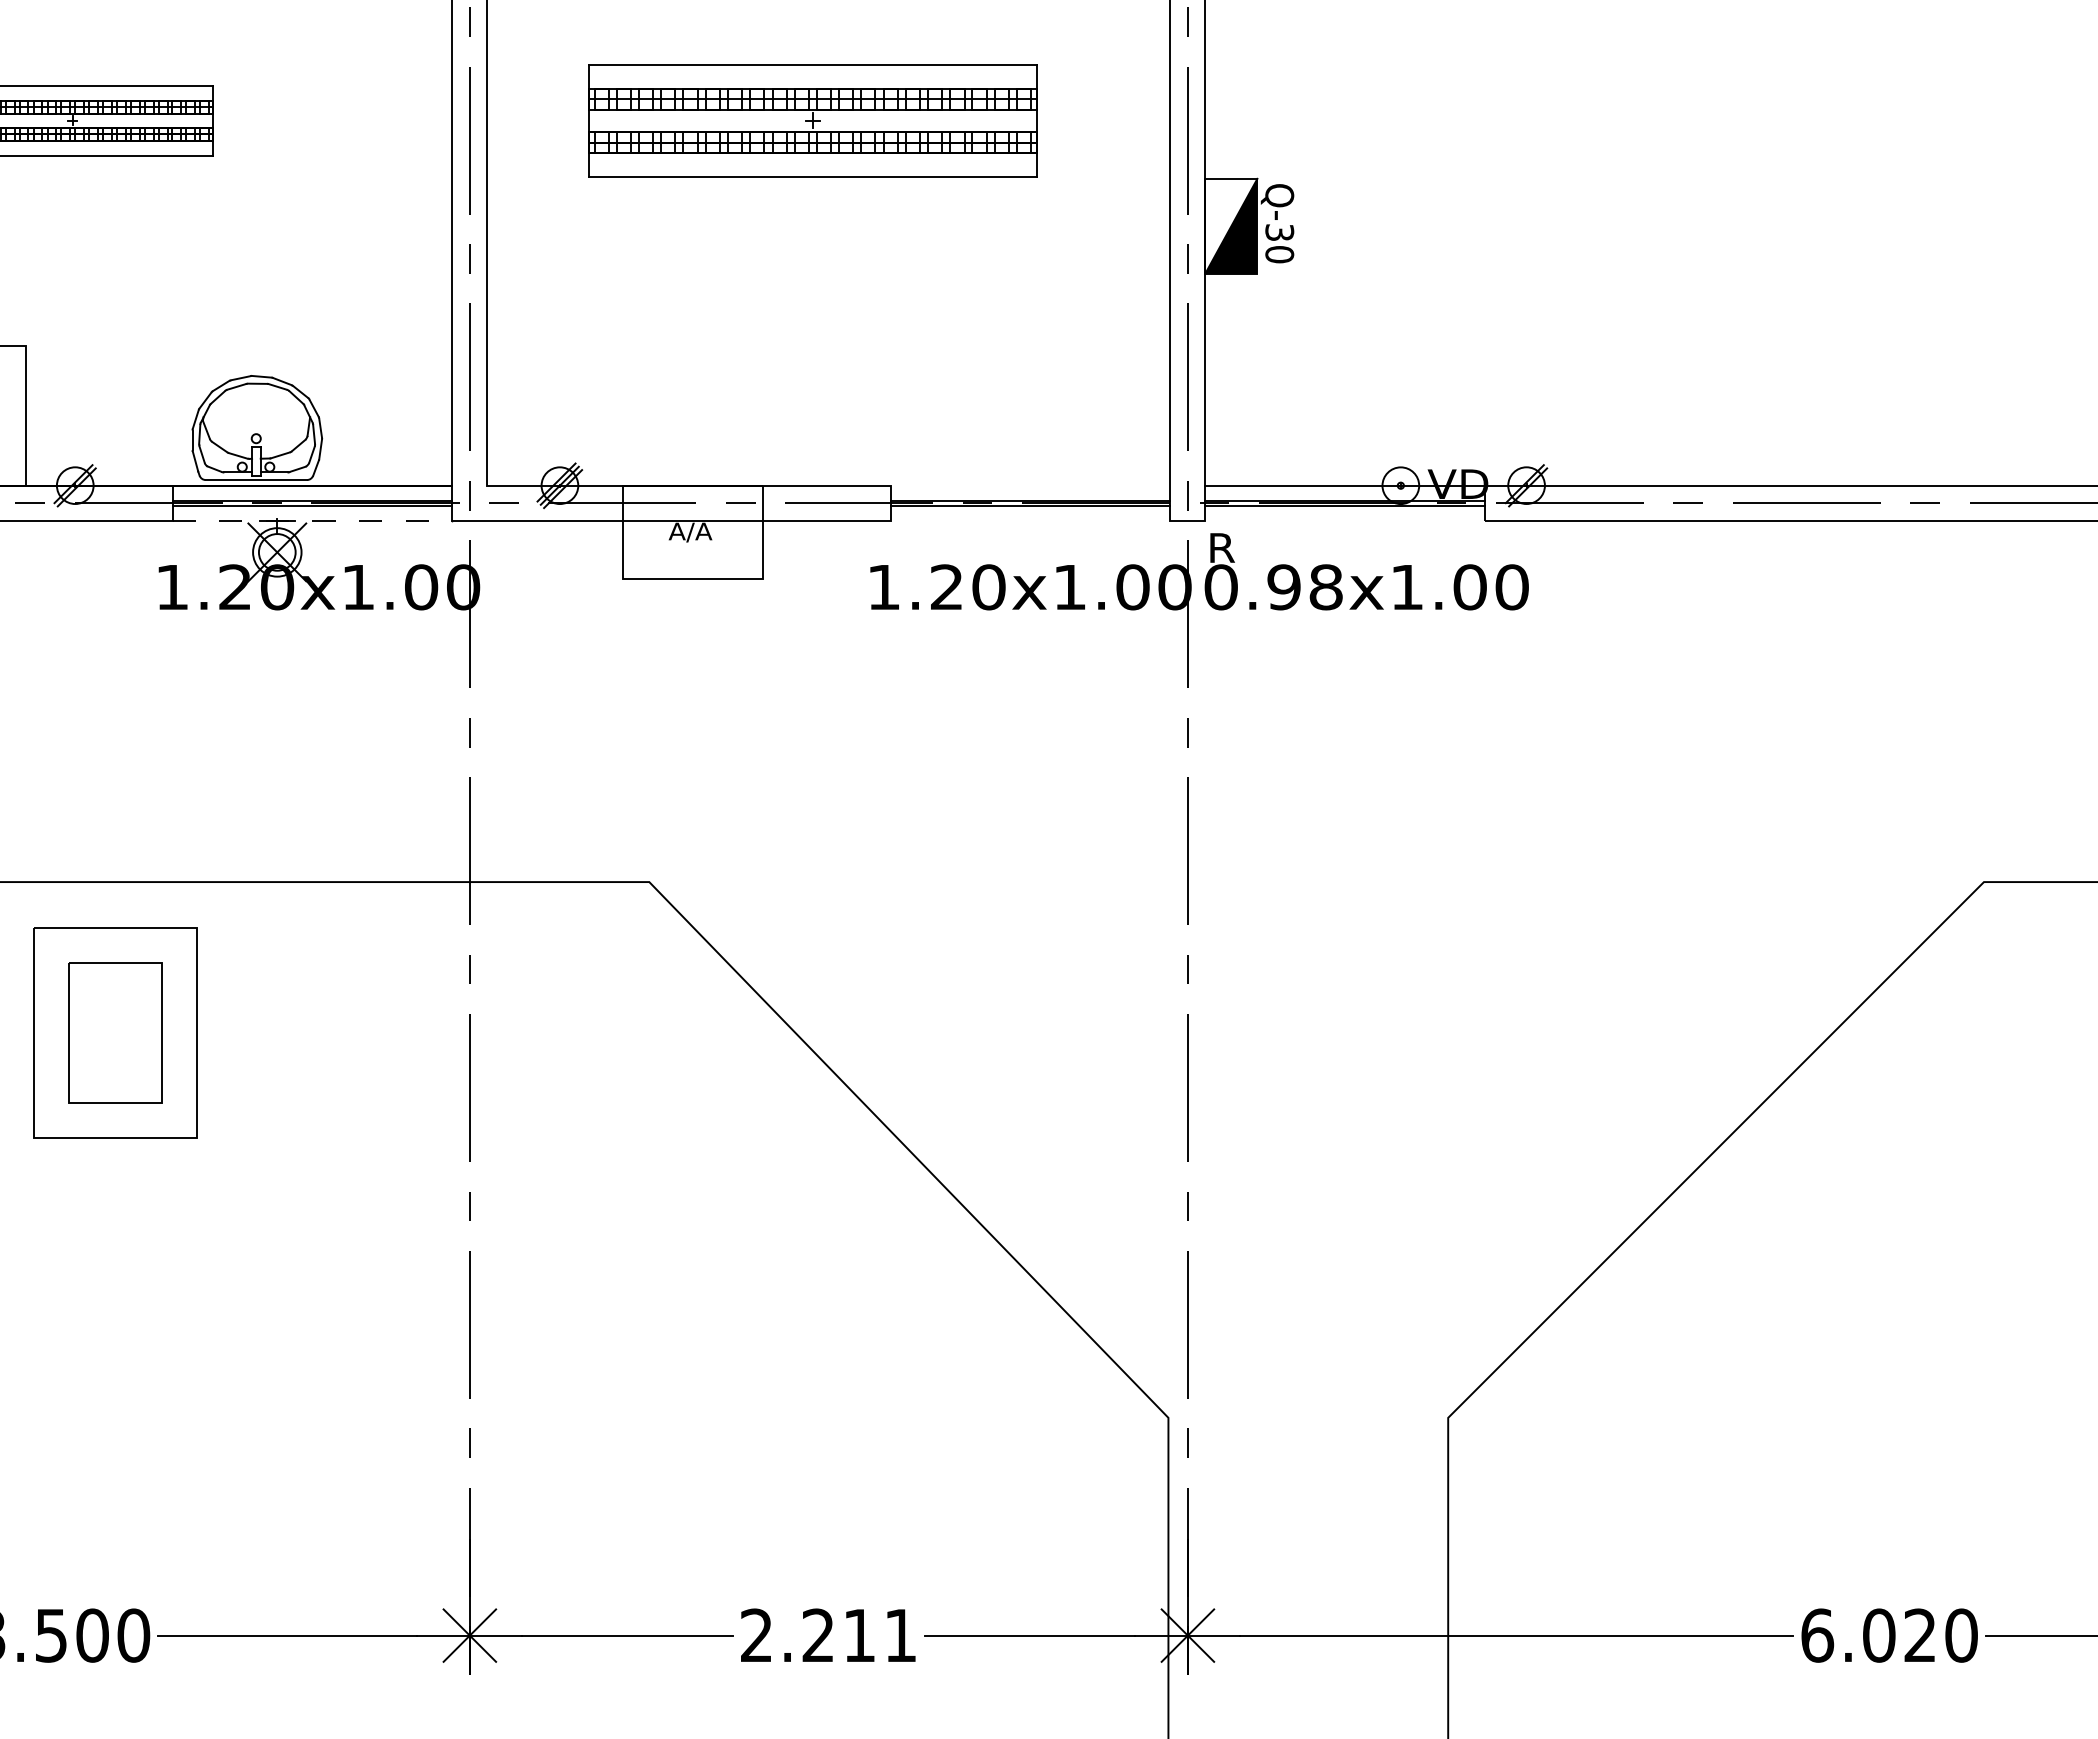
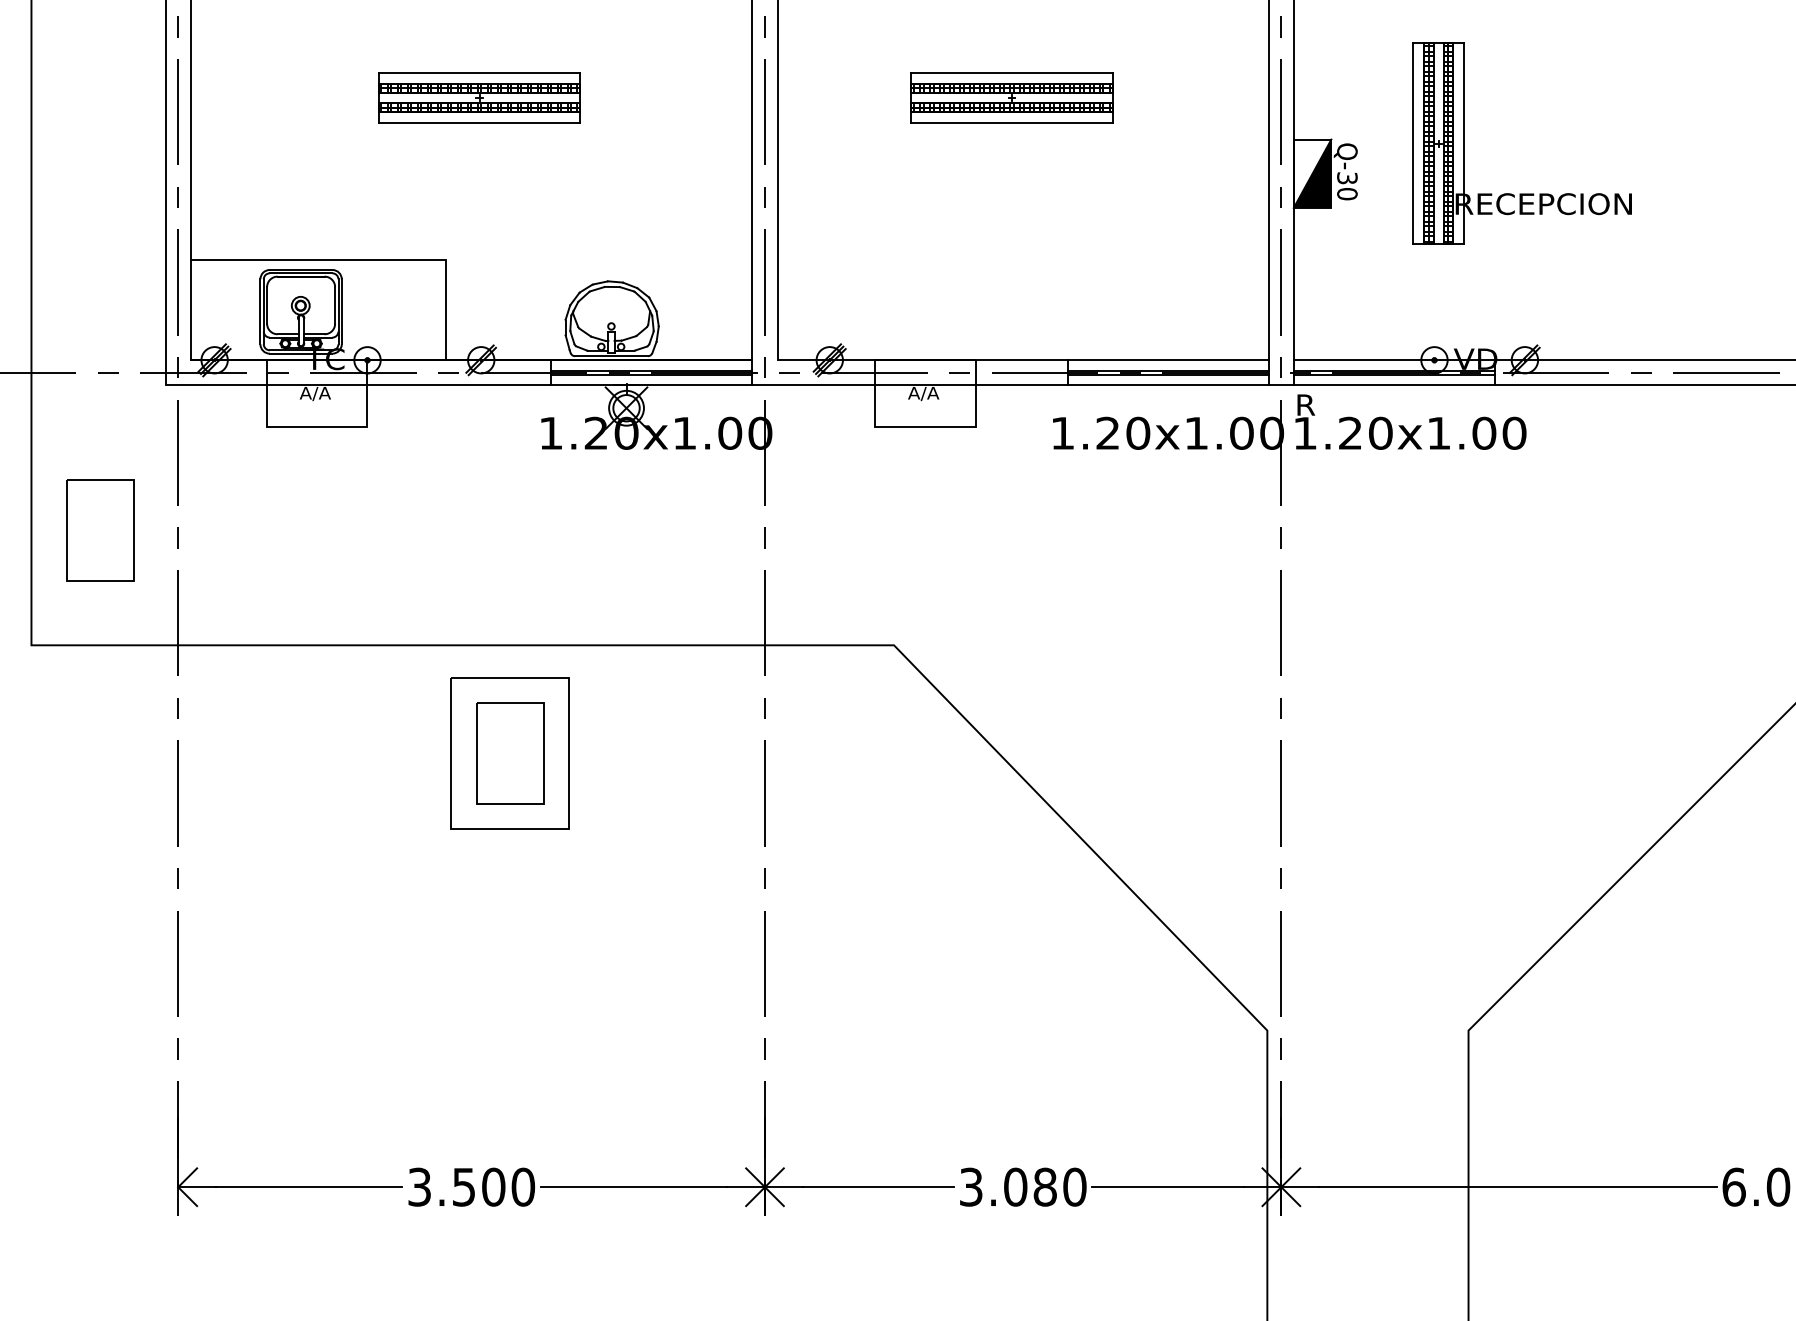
part: (812, 120) -> (1011, 97), size x0.62
part: (1521, 253) -> (1521, 193), added
line: (1029, 486) -> (1167, 360), added
line: (312, 520) -> (651, 385), dashed -> solid
line: (1029, 520) -> (1167, 385), added
line: (1345, 520) -> (1394, 385), added
text: (1272, 586) -> (1342, 432), 0.98x1.00 -> 1.20x1.00
text: (829, 1634) -> (1023, 1186), 2.211 -> 3.080

